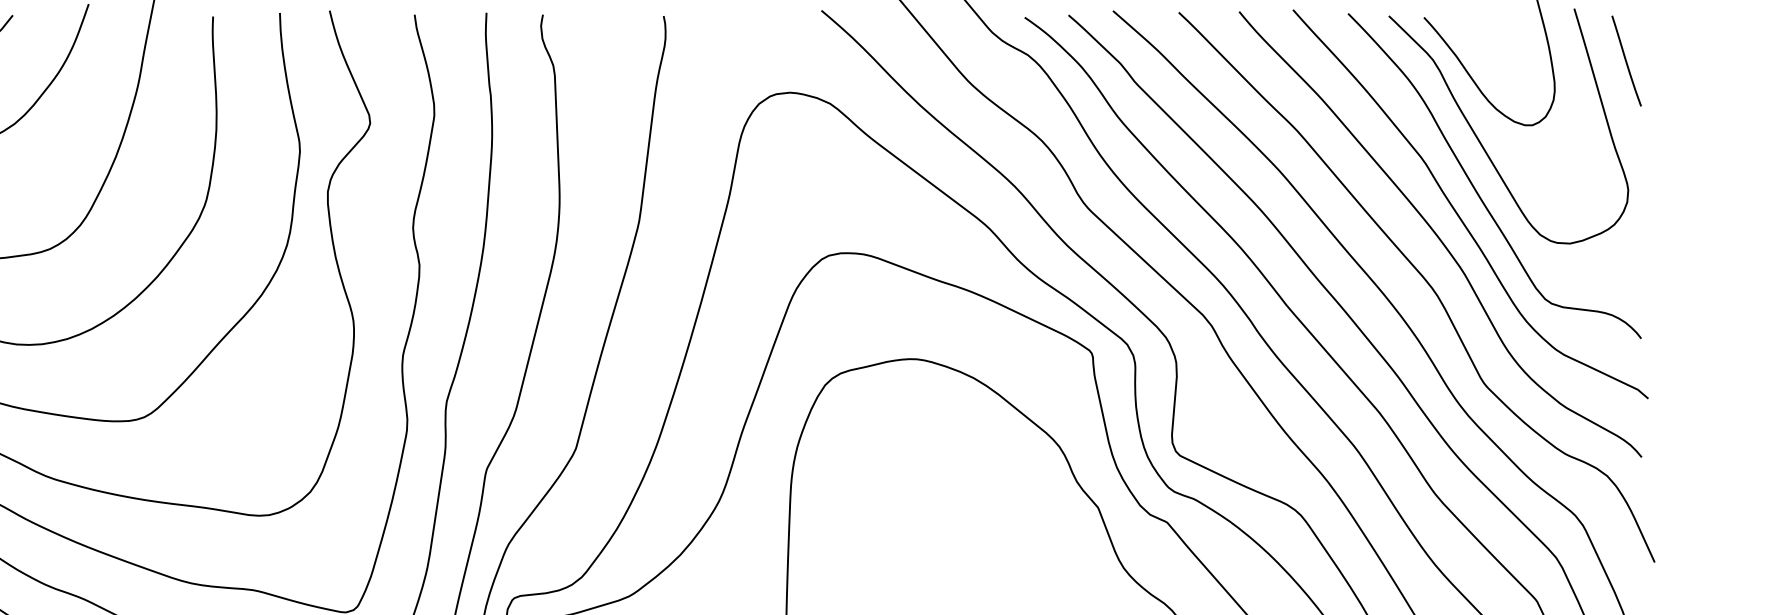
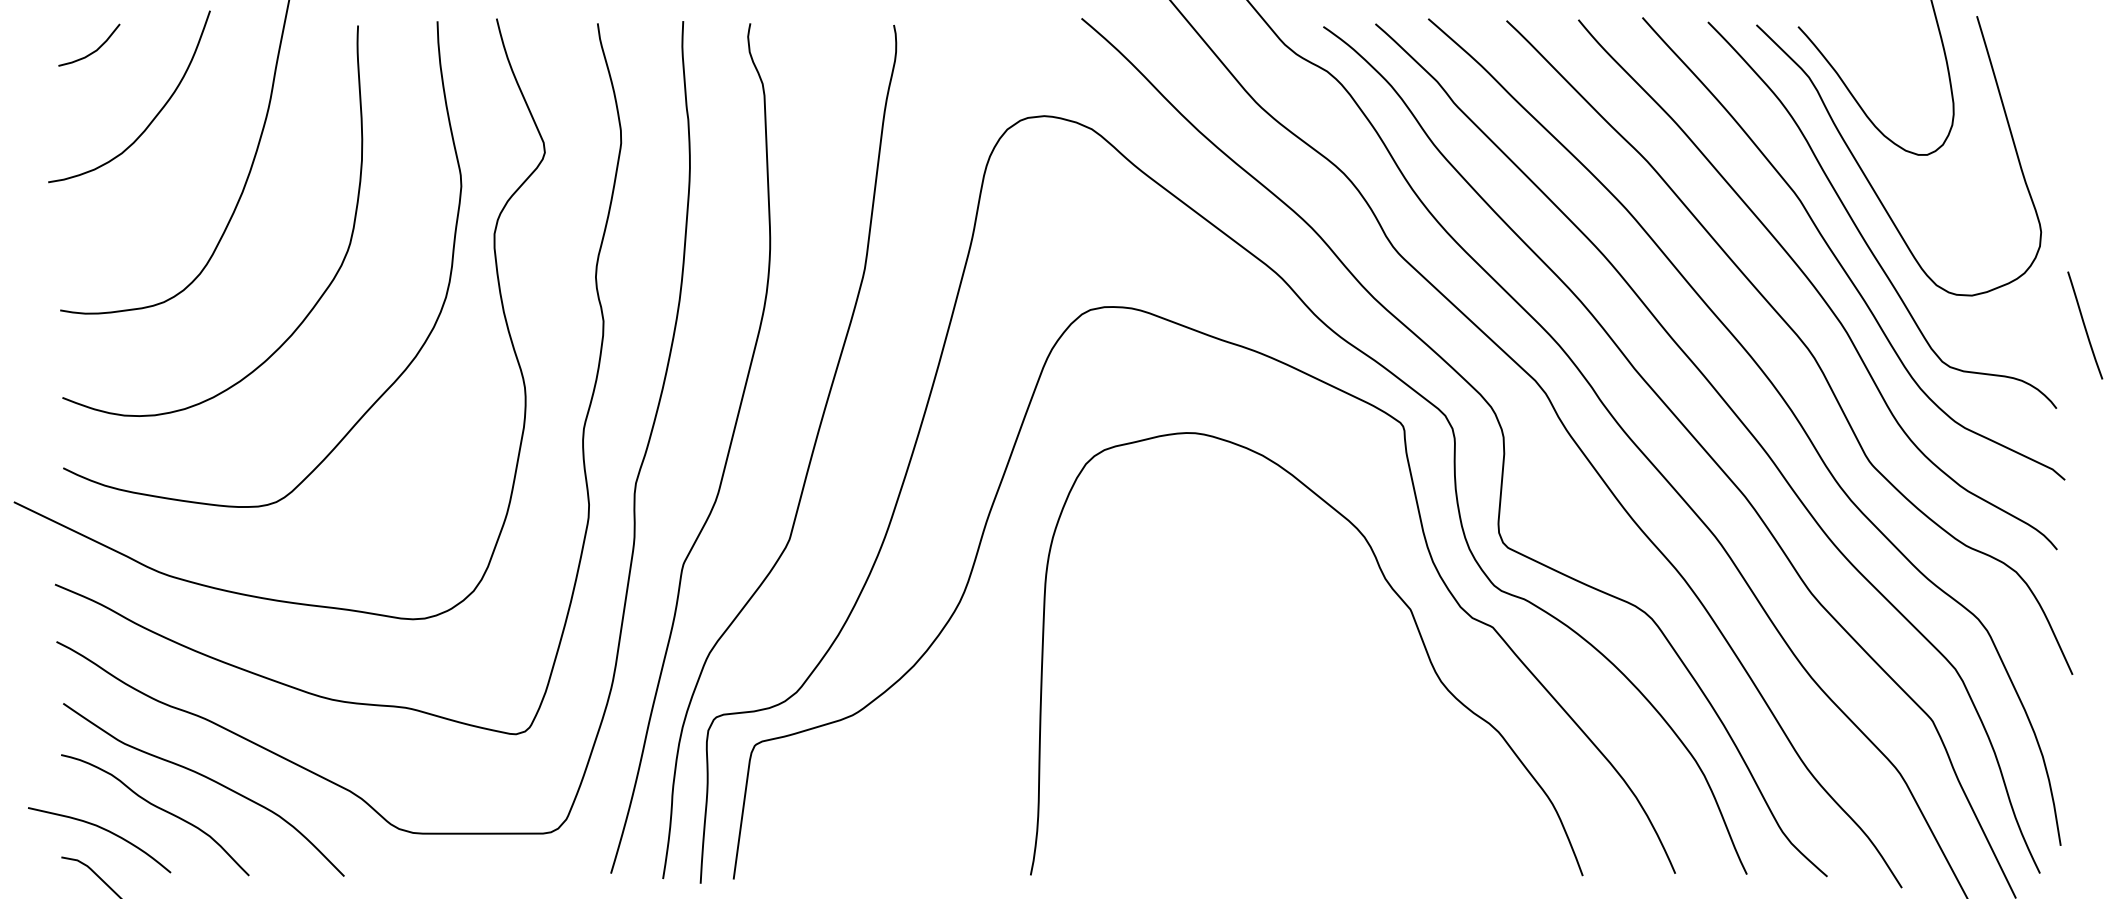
curve: (1626, 61) -> (2085, 325), moved

